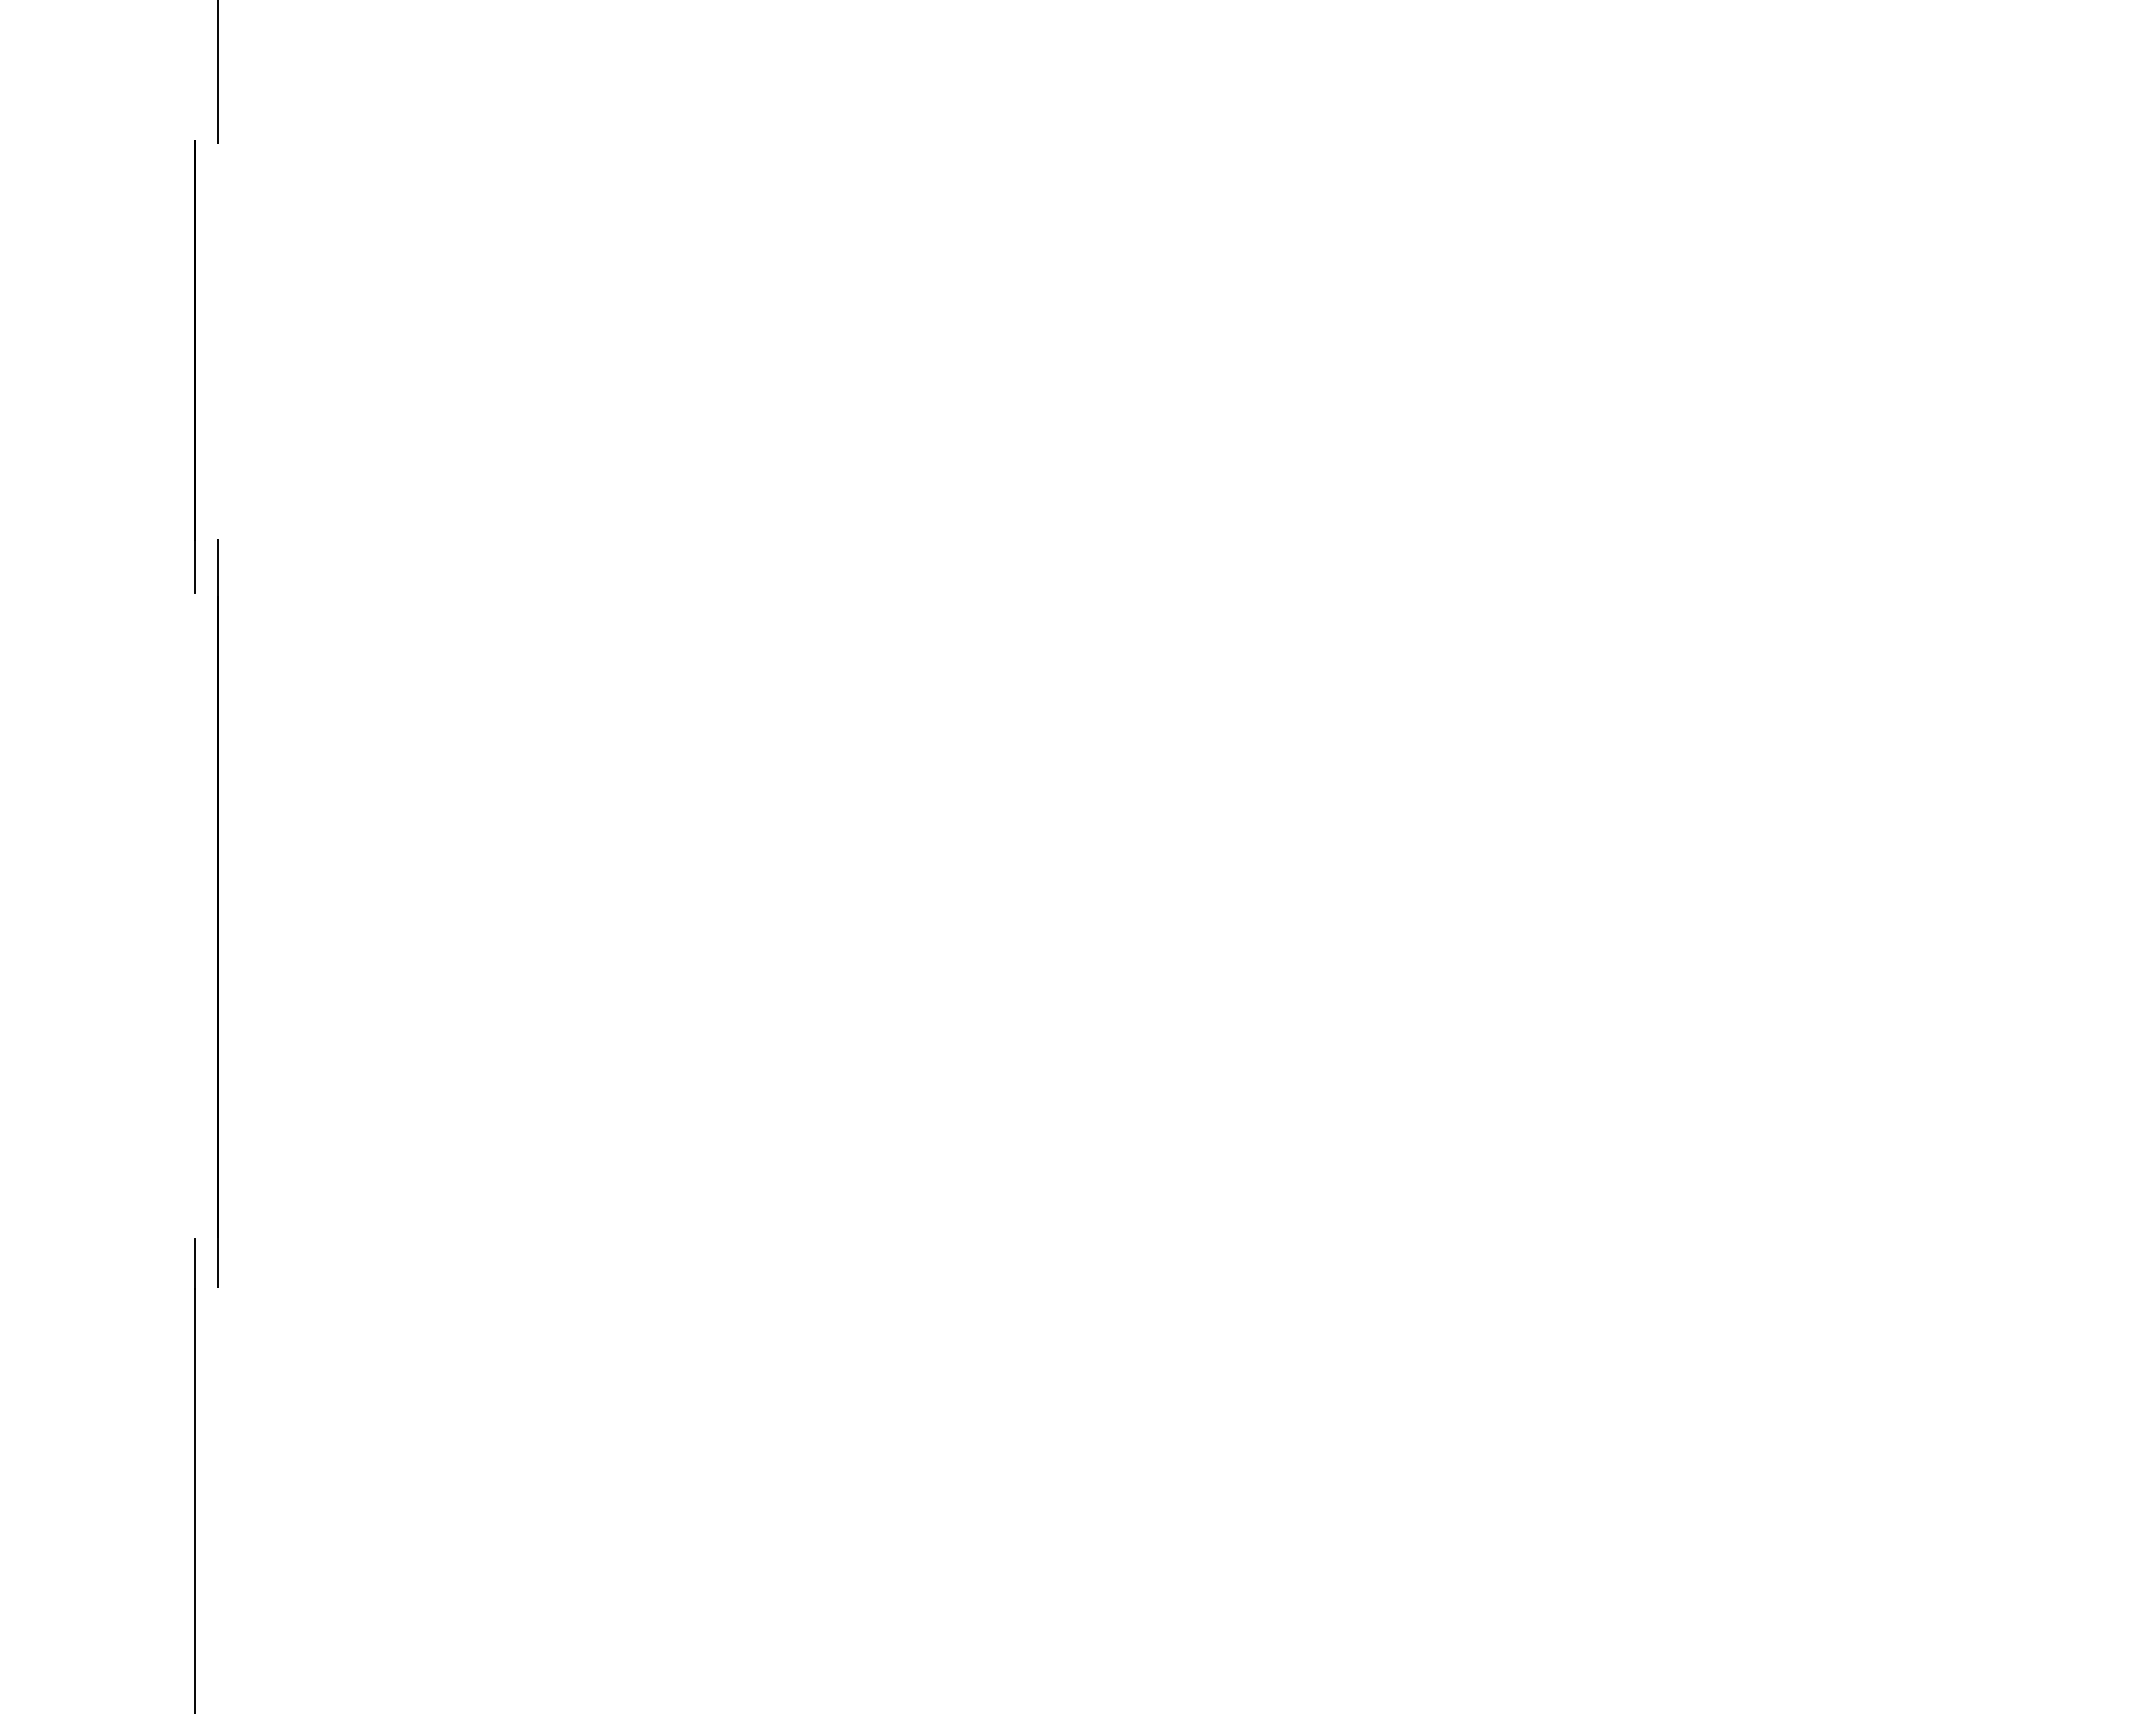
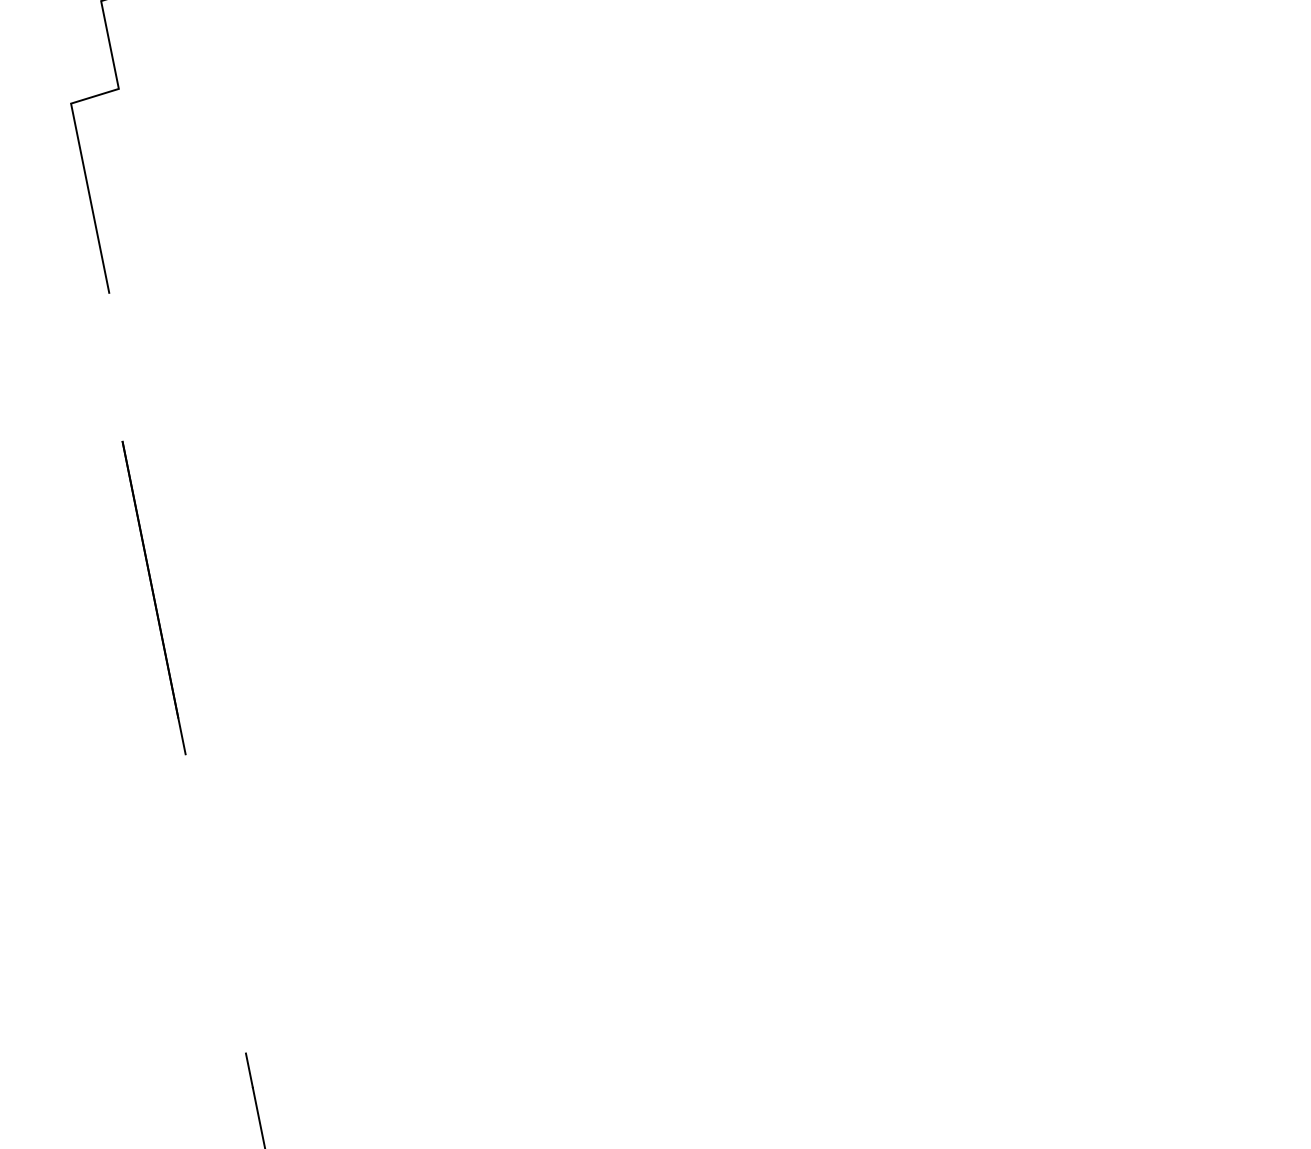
line: (194, 366) -> (153, 597), moved
line: (217, 913) -> (216, 825), removed

